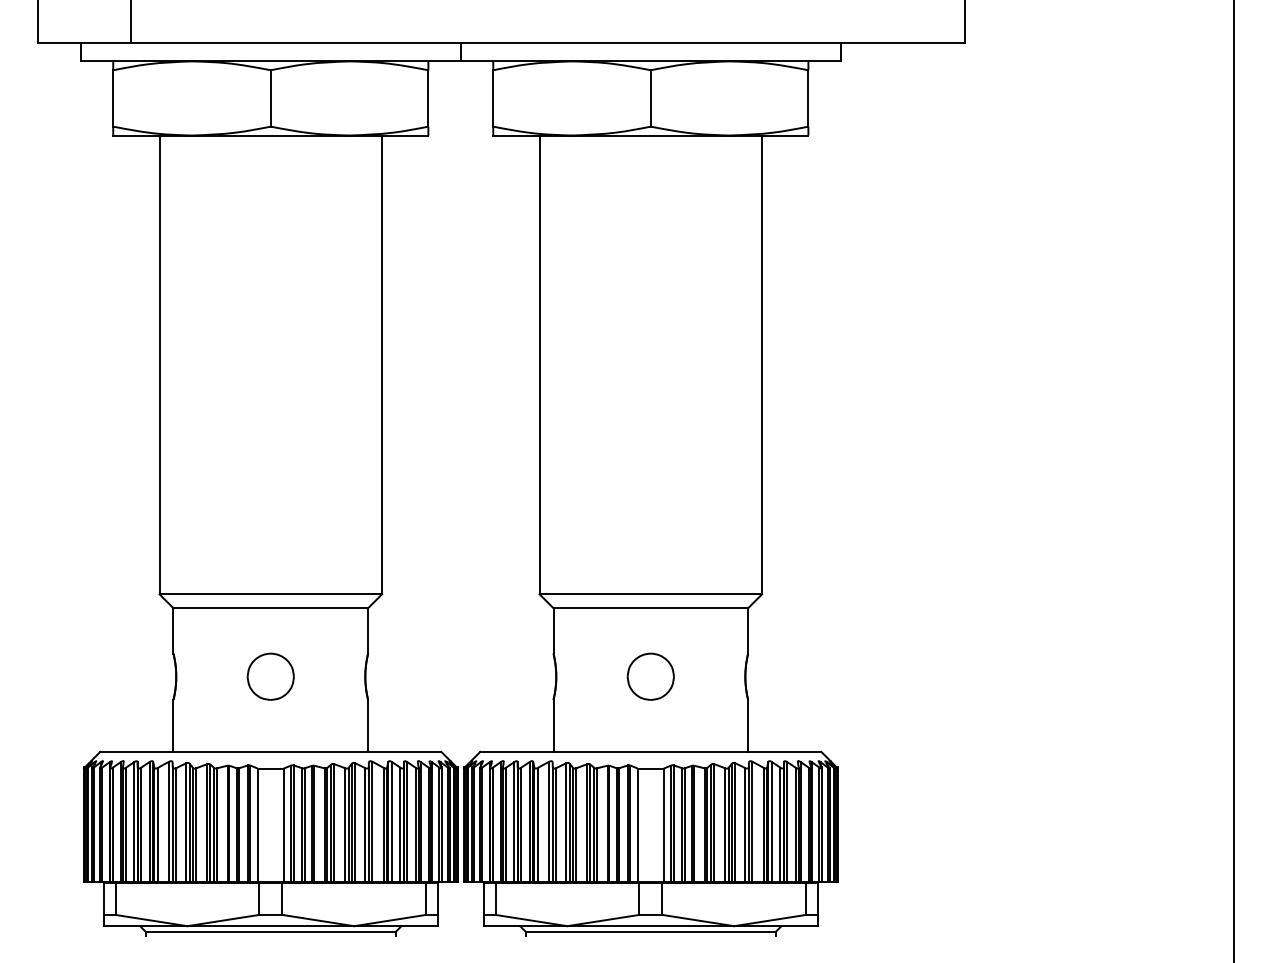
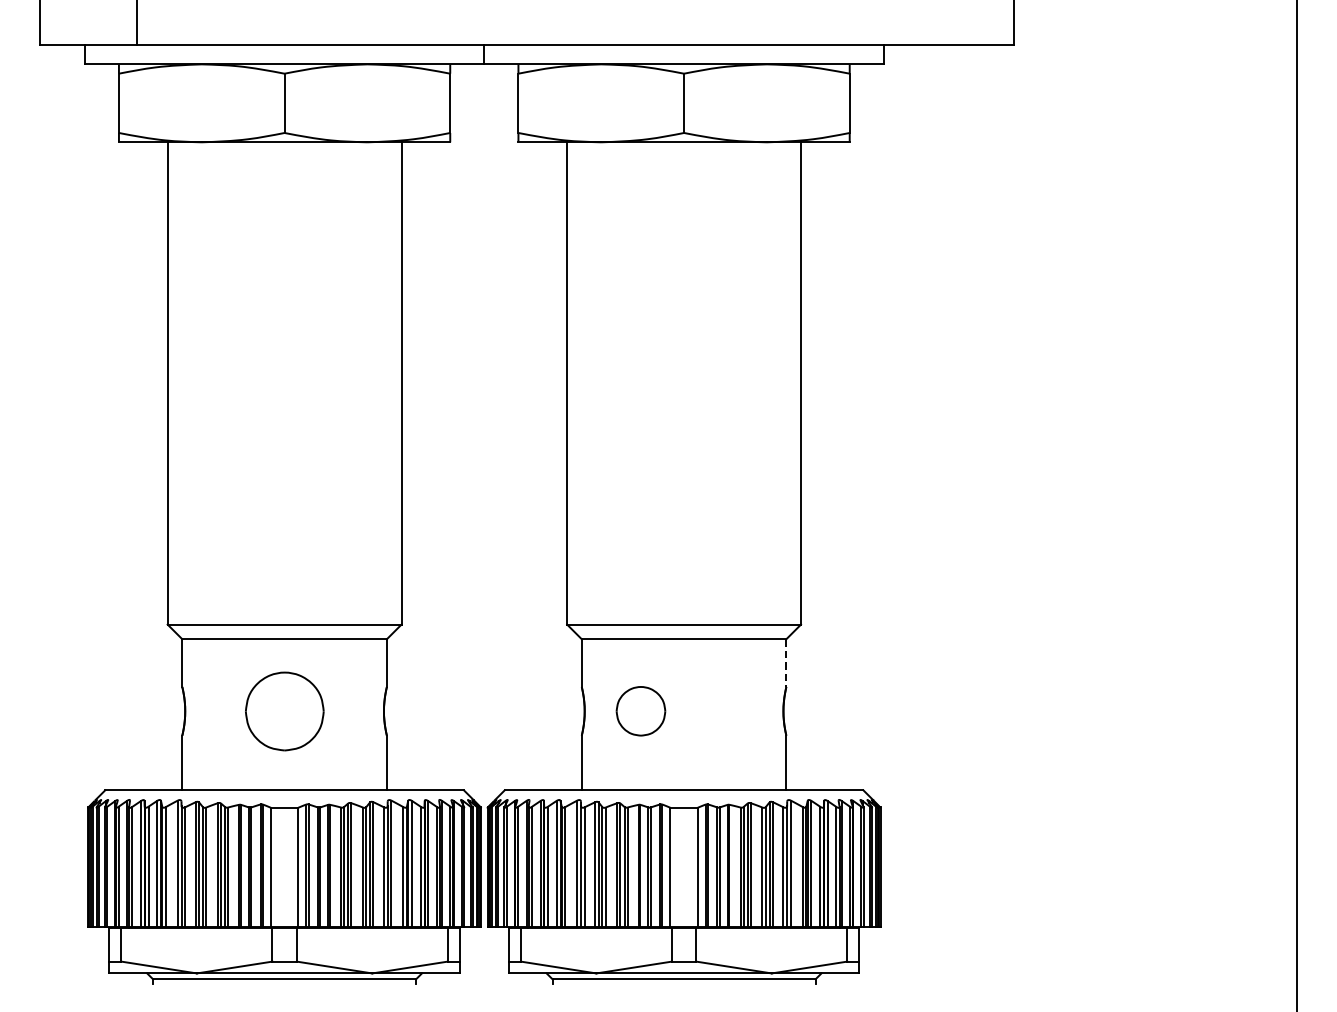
line: (748, 630) -> (786, 662), solid -> dashed
part: (270, 676) -> (284, 710), size x1.6
part: (650, 676) -> (640, 710), moved

